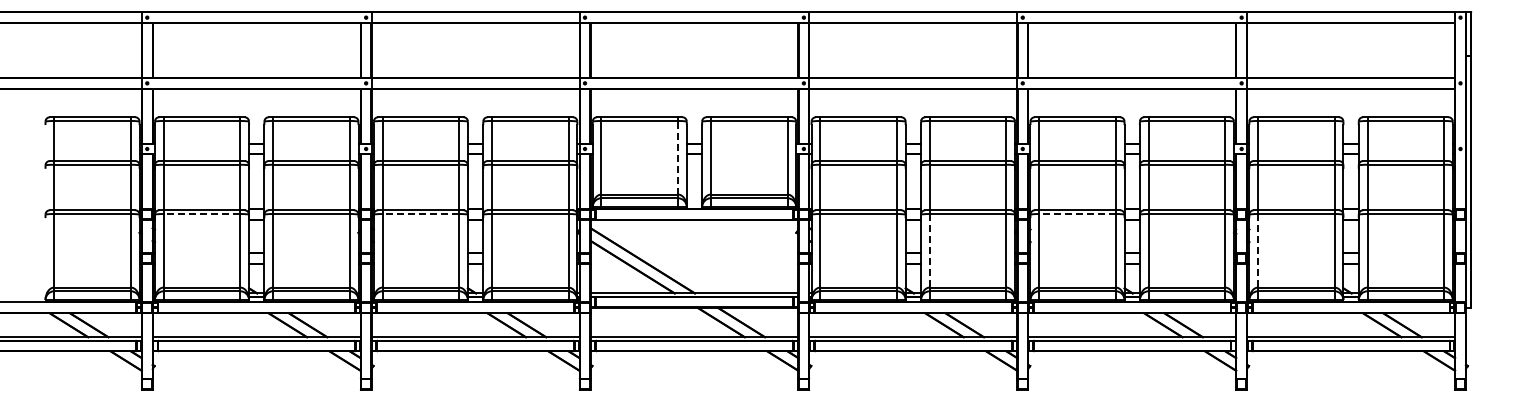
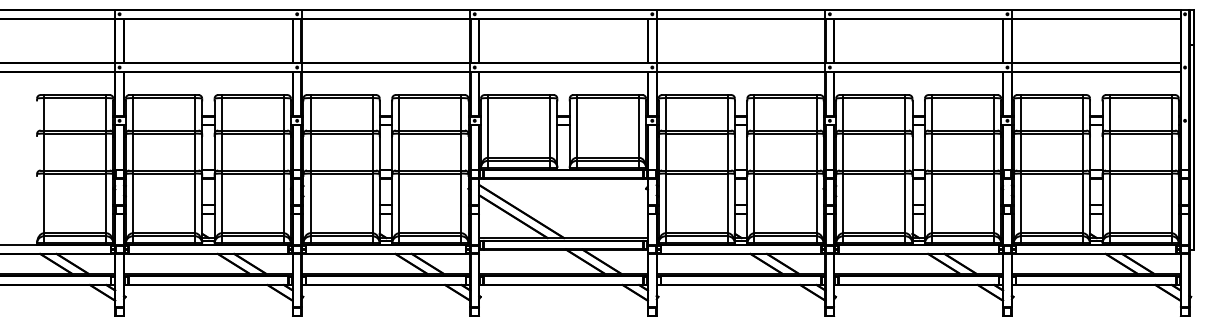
line: (678, 157) -> (550, 127), dashed -> solid
line: (201, 214) -> (163, 173), dashed -> solid
line: (420, 214) -> (341, 173), dashed -> solid
line: (1077, 214) -> (874, 173), dashed -> solid
line: (929, 250) -> (754, 203), dashed -> solid
line: (1258, 250) -> (1021, 203), dashed -> solid

